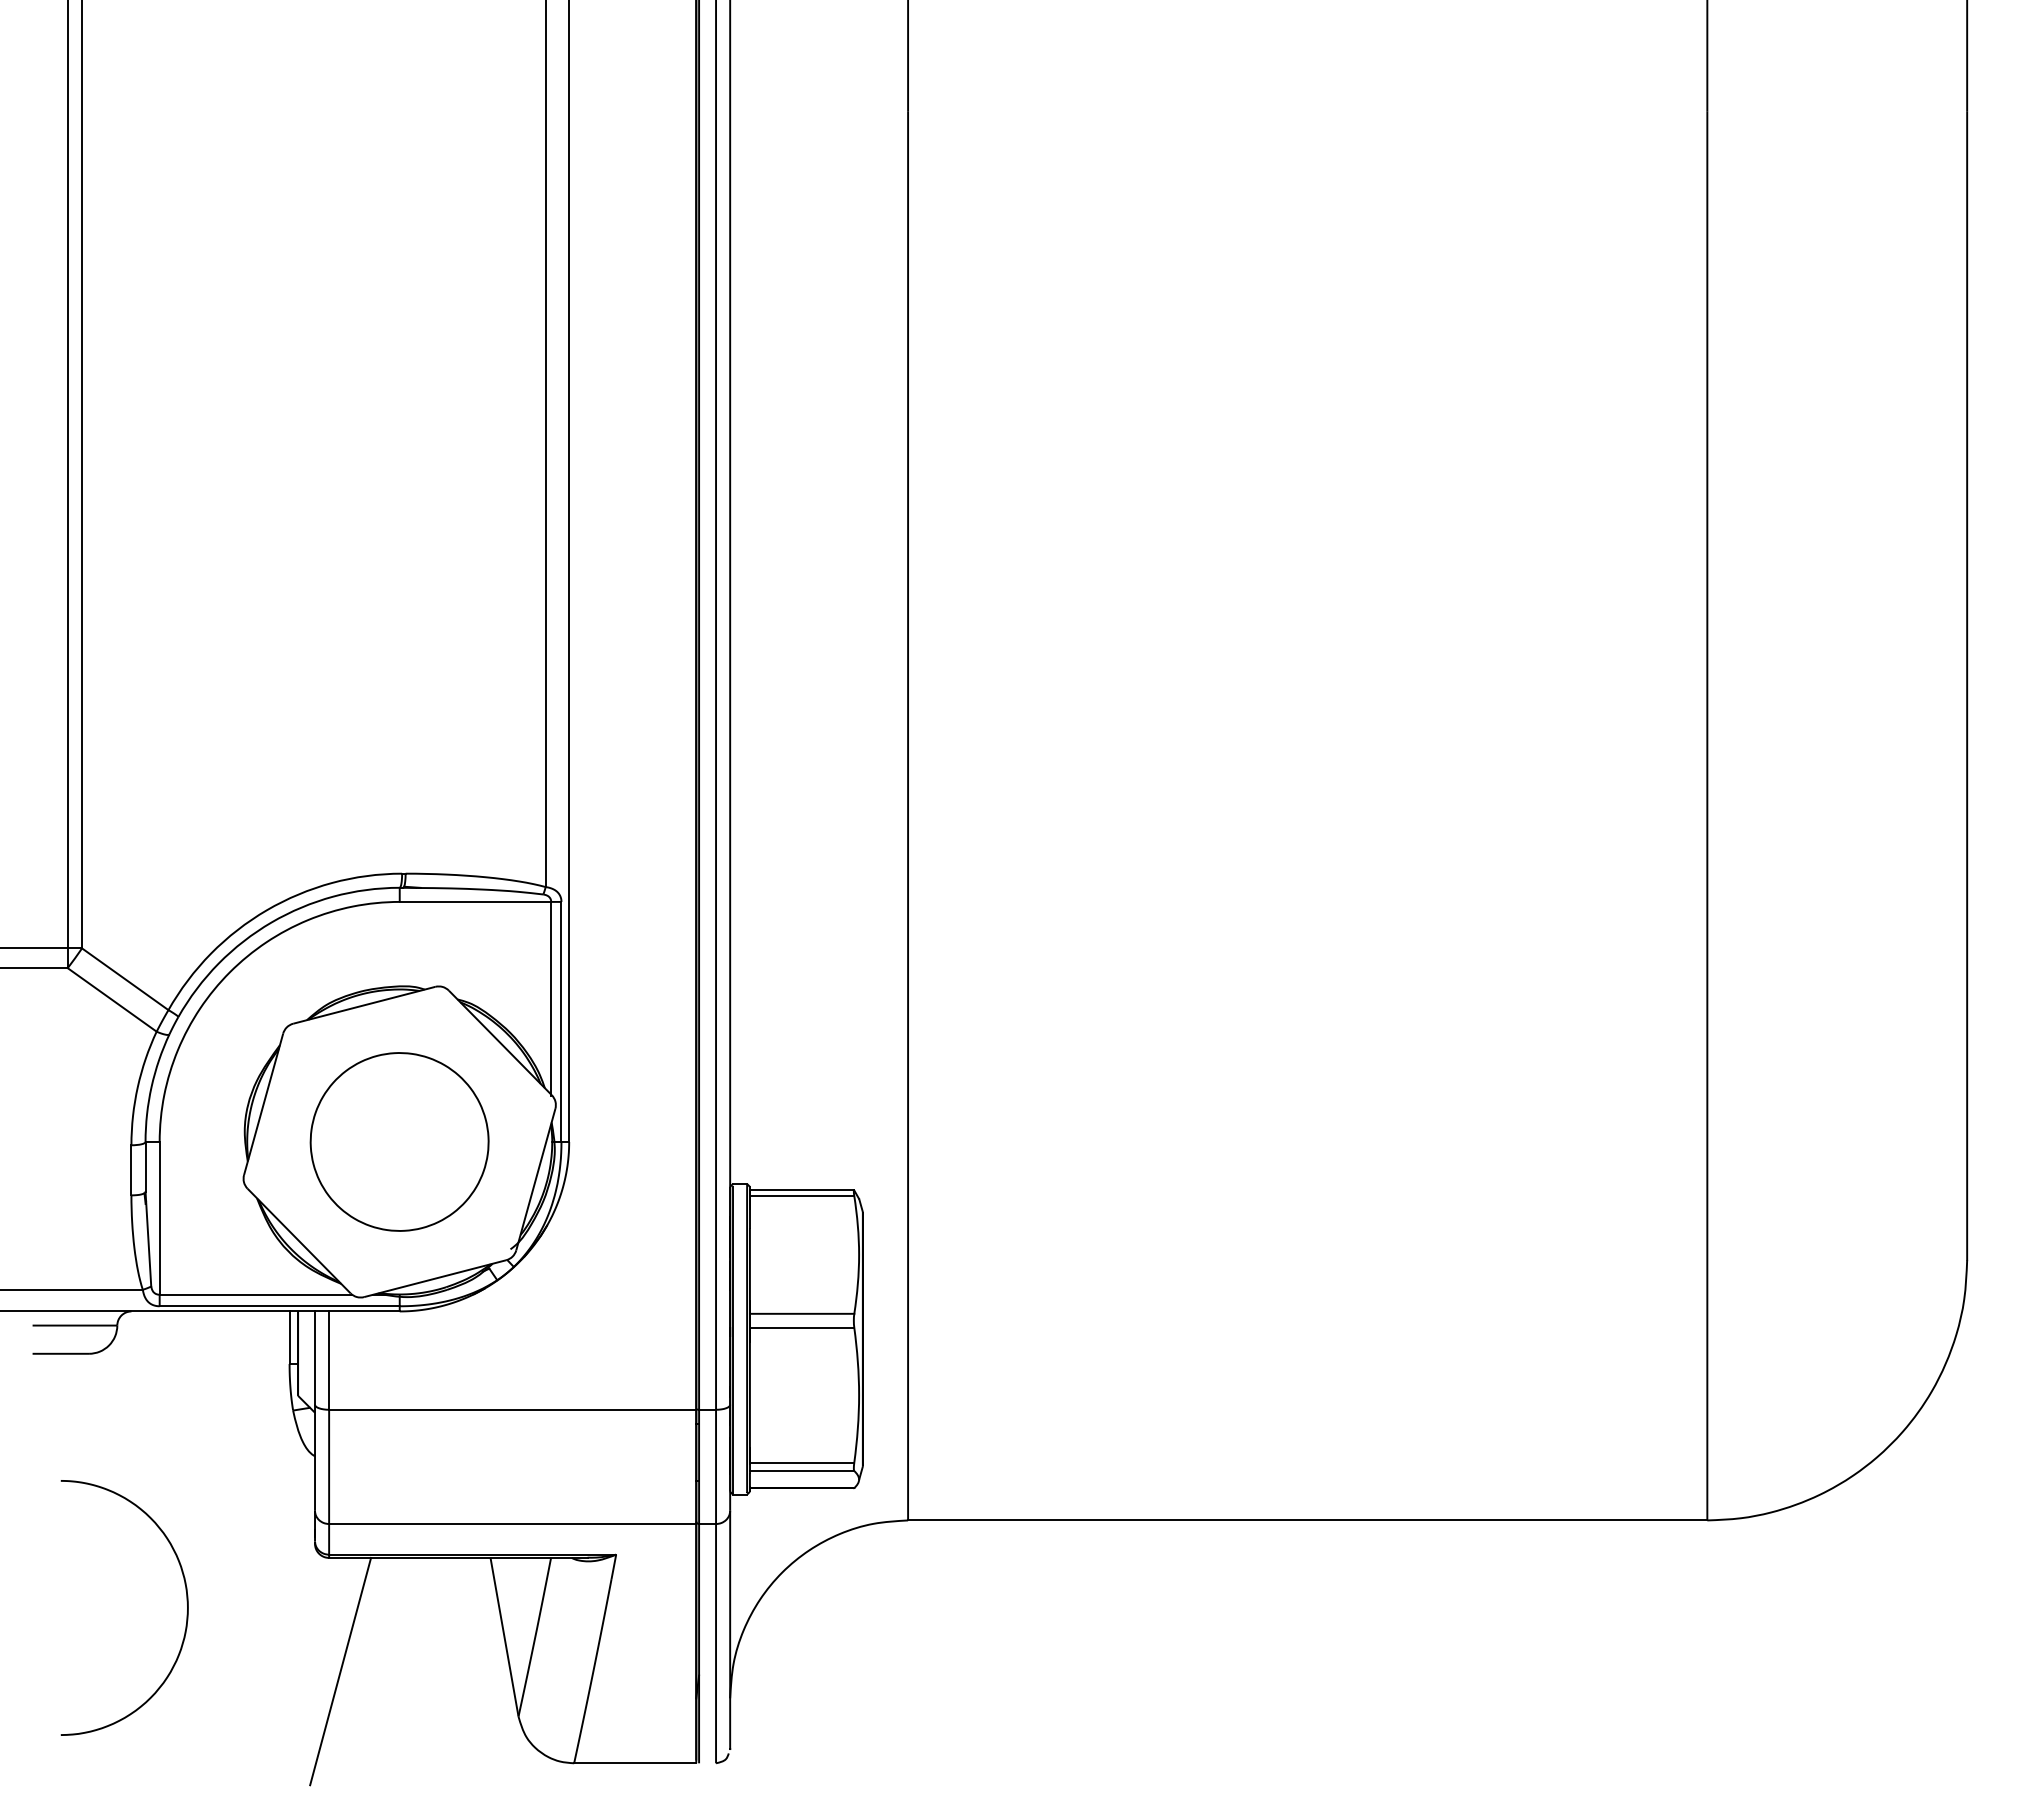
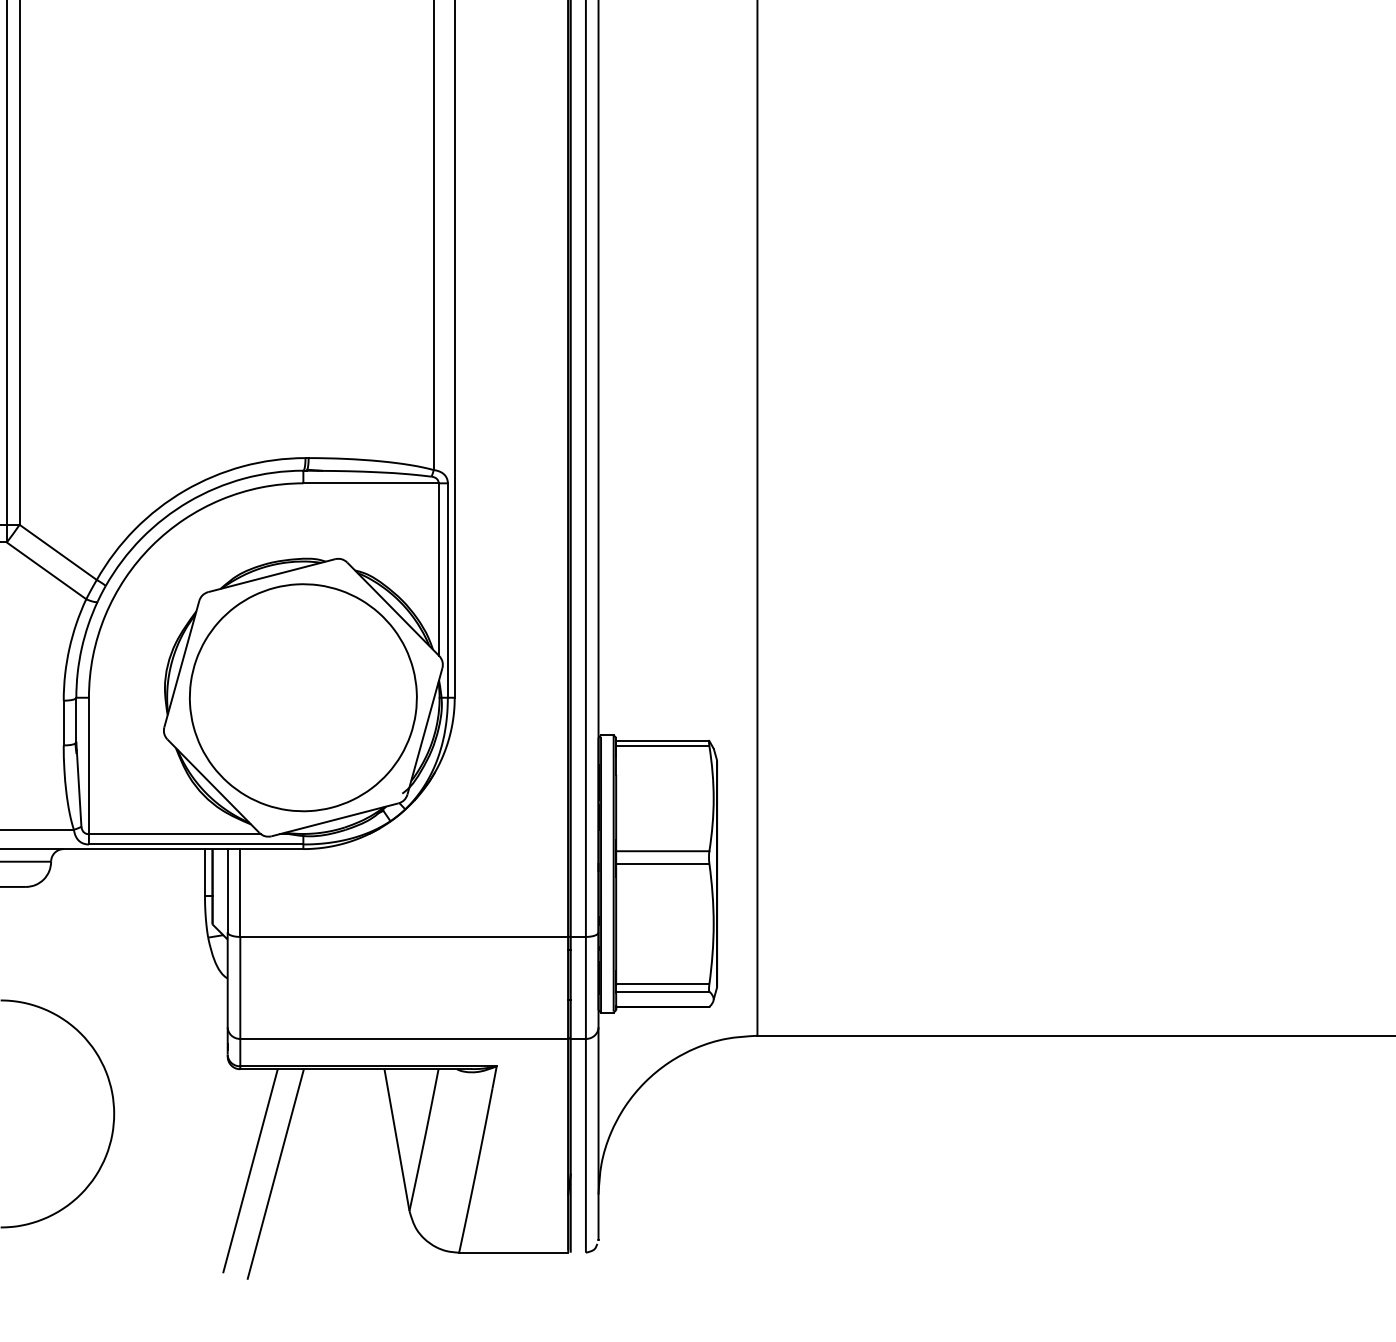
part: (399, 1141) -> (303, 697), size x1.43
line: (368, 1674) -> (275, 1173), added

